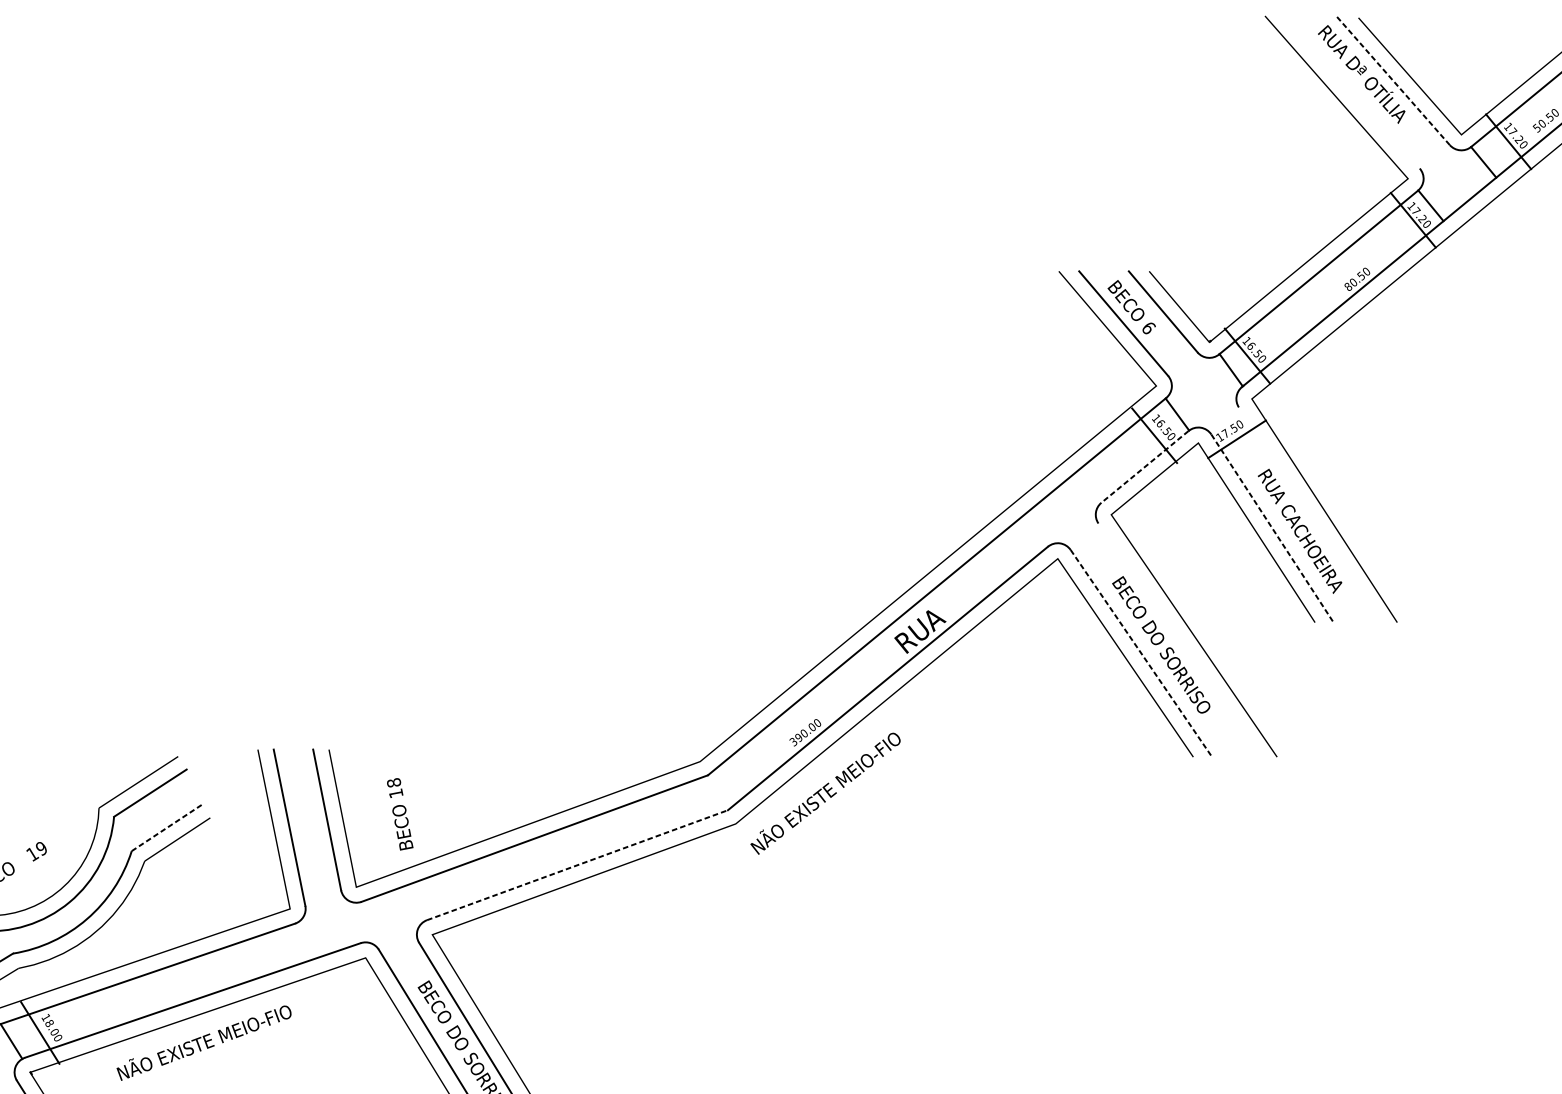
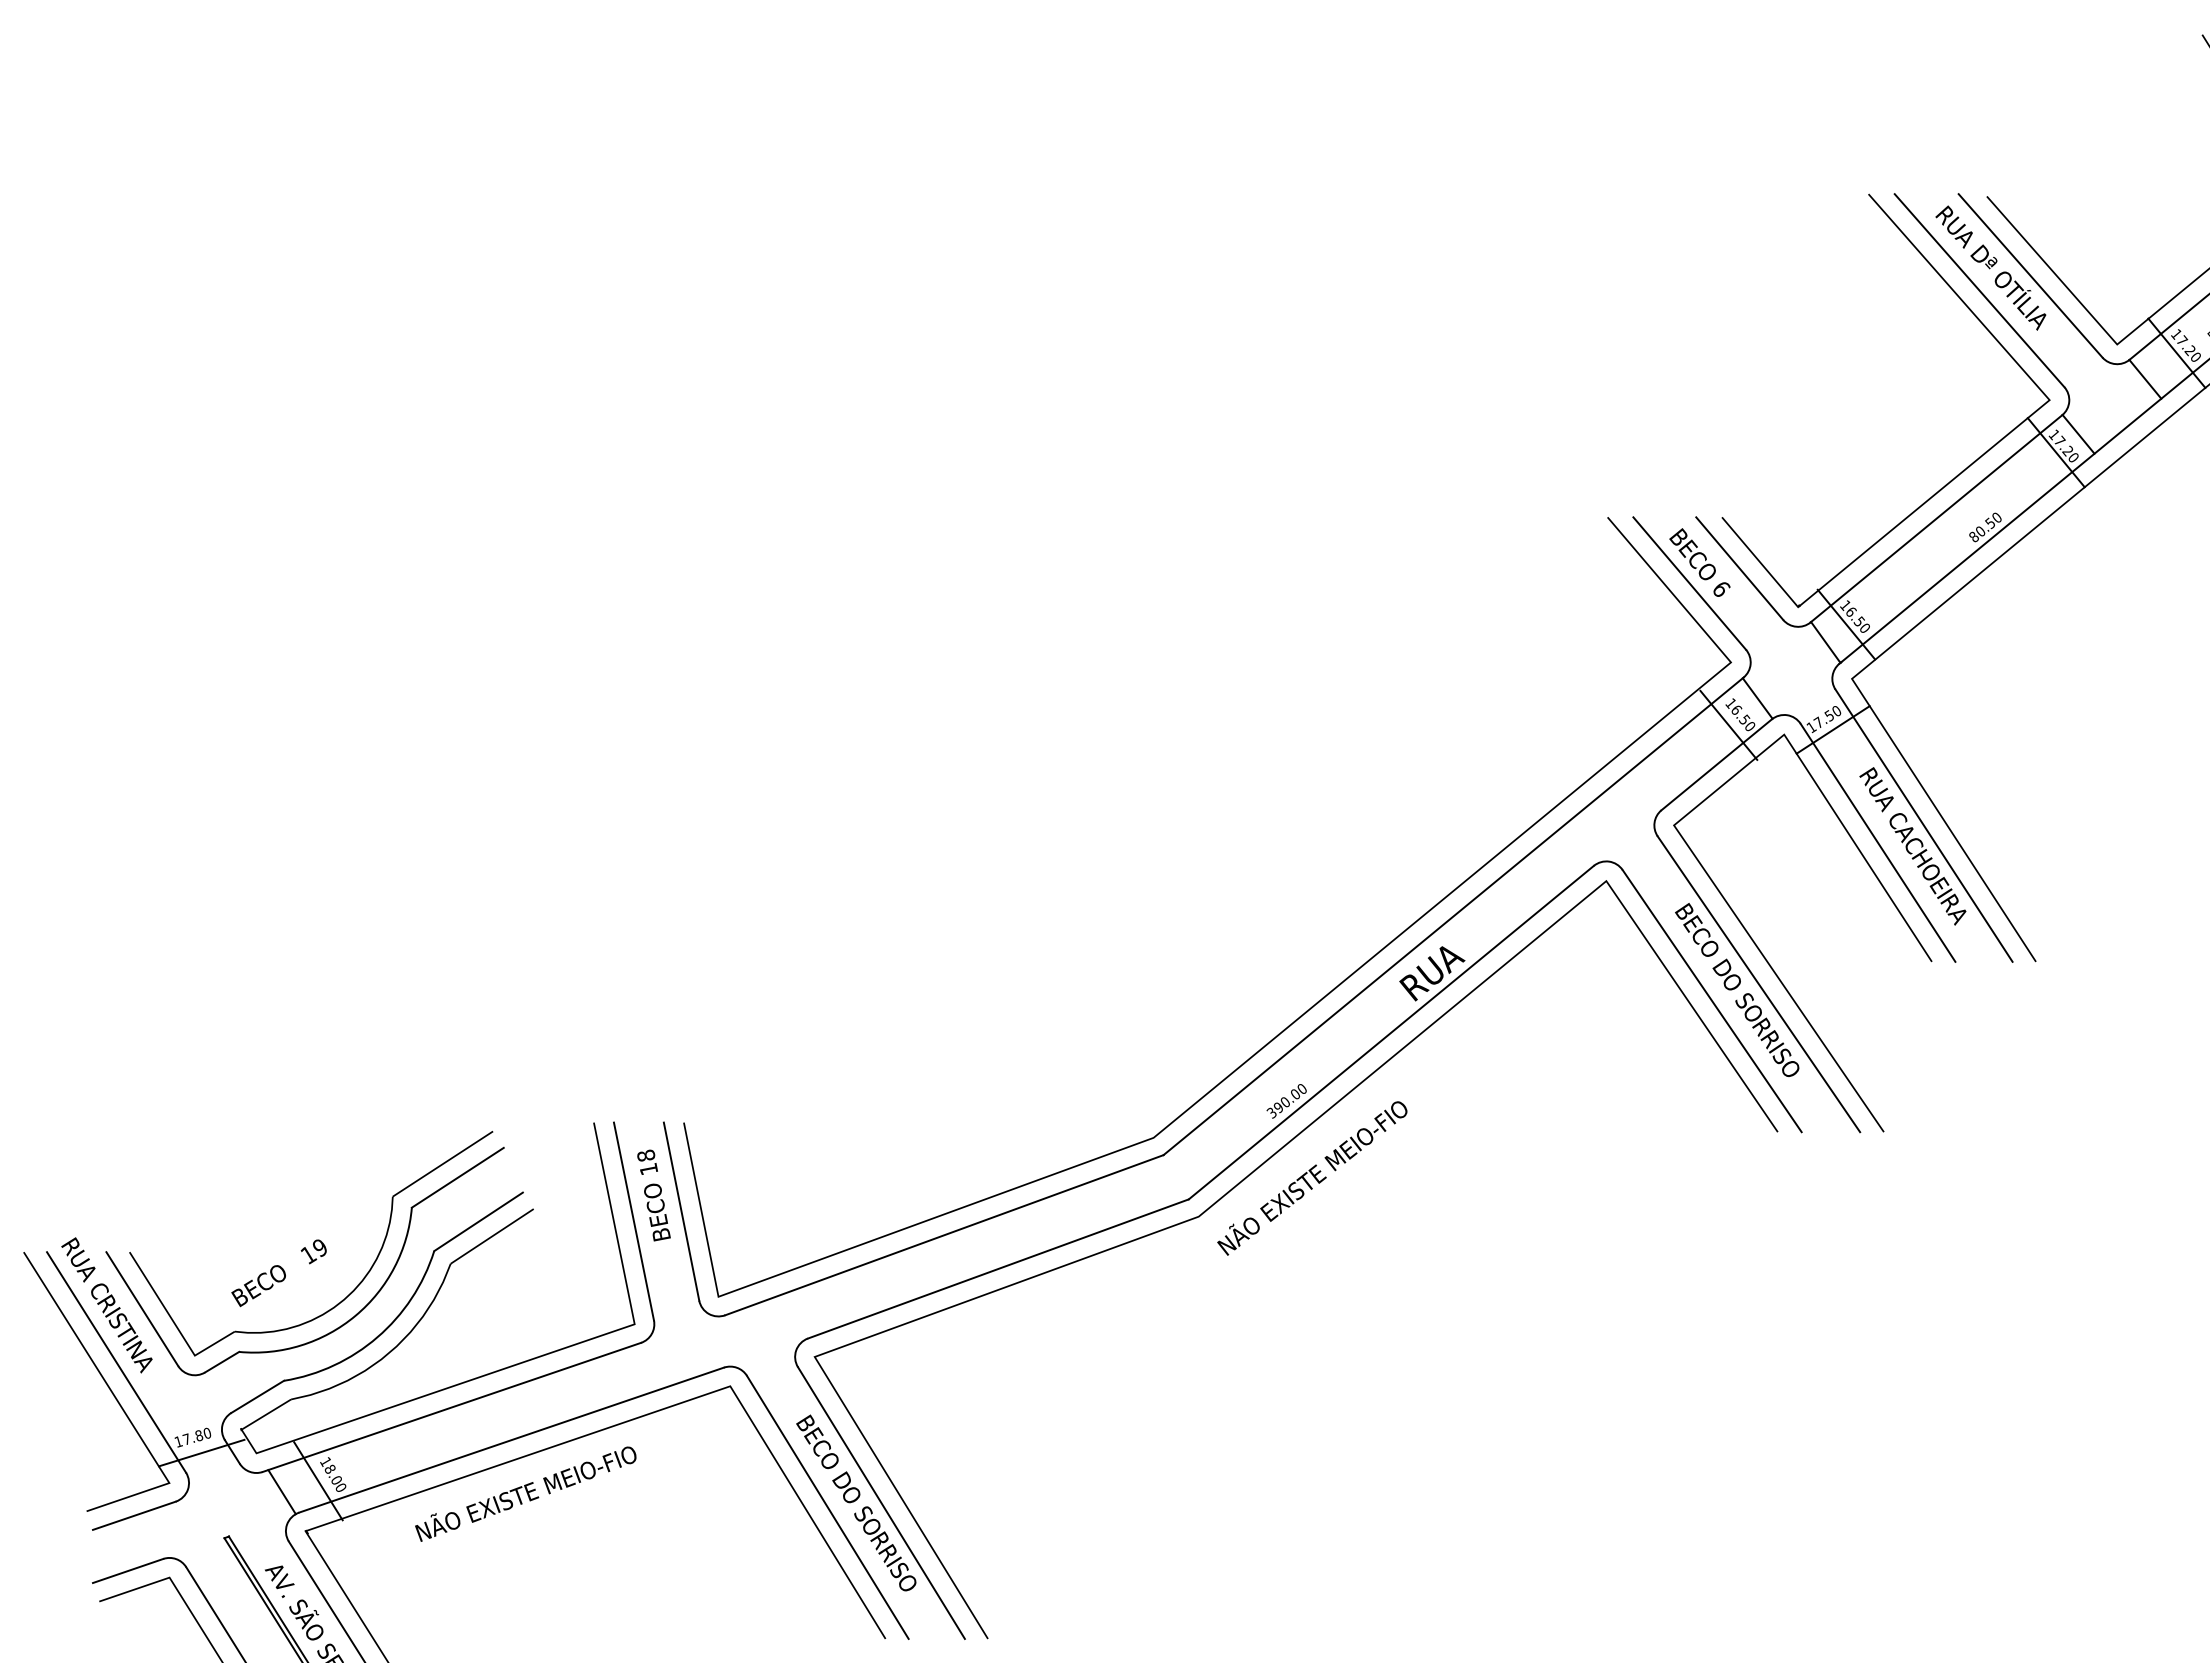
line: (1392, 80) -> (2030, 275), dashed -> solid
line: (1352, 92) -> (1979, 290), added
line: (1144, 467) -> (1716, 765), dashed -> solid
line: (1308, 514) -> (1923, 825), added
line: (1272, 528) -> (1878, 842), dashed -> solid
line: (1178, 640) -> (1758, 984), added
line: (1141, 653) -> (1712, 1001), dashed -> solid
text: (399, 814) -> (653, 1195), moved
line: (166, 827) -> (478, 1221), dashed -> solid
line: (577, 864) -> (998, 1268), dashed -> solid

